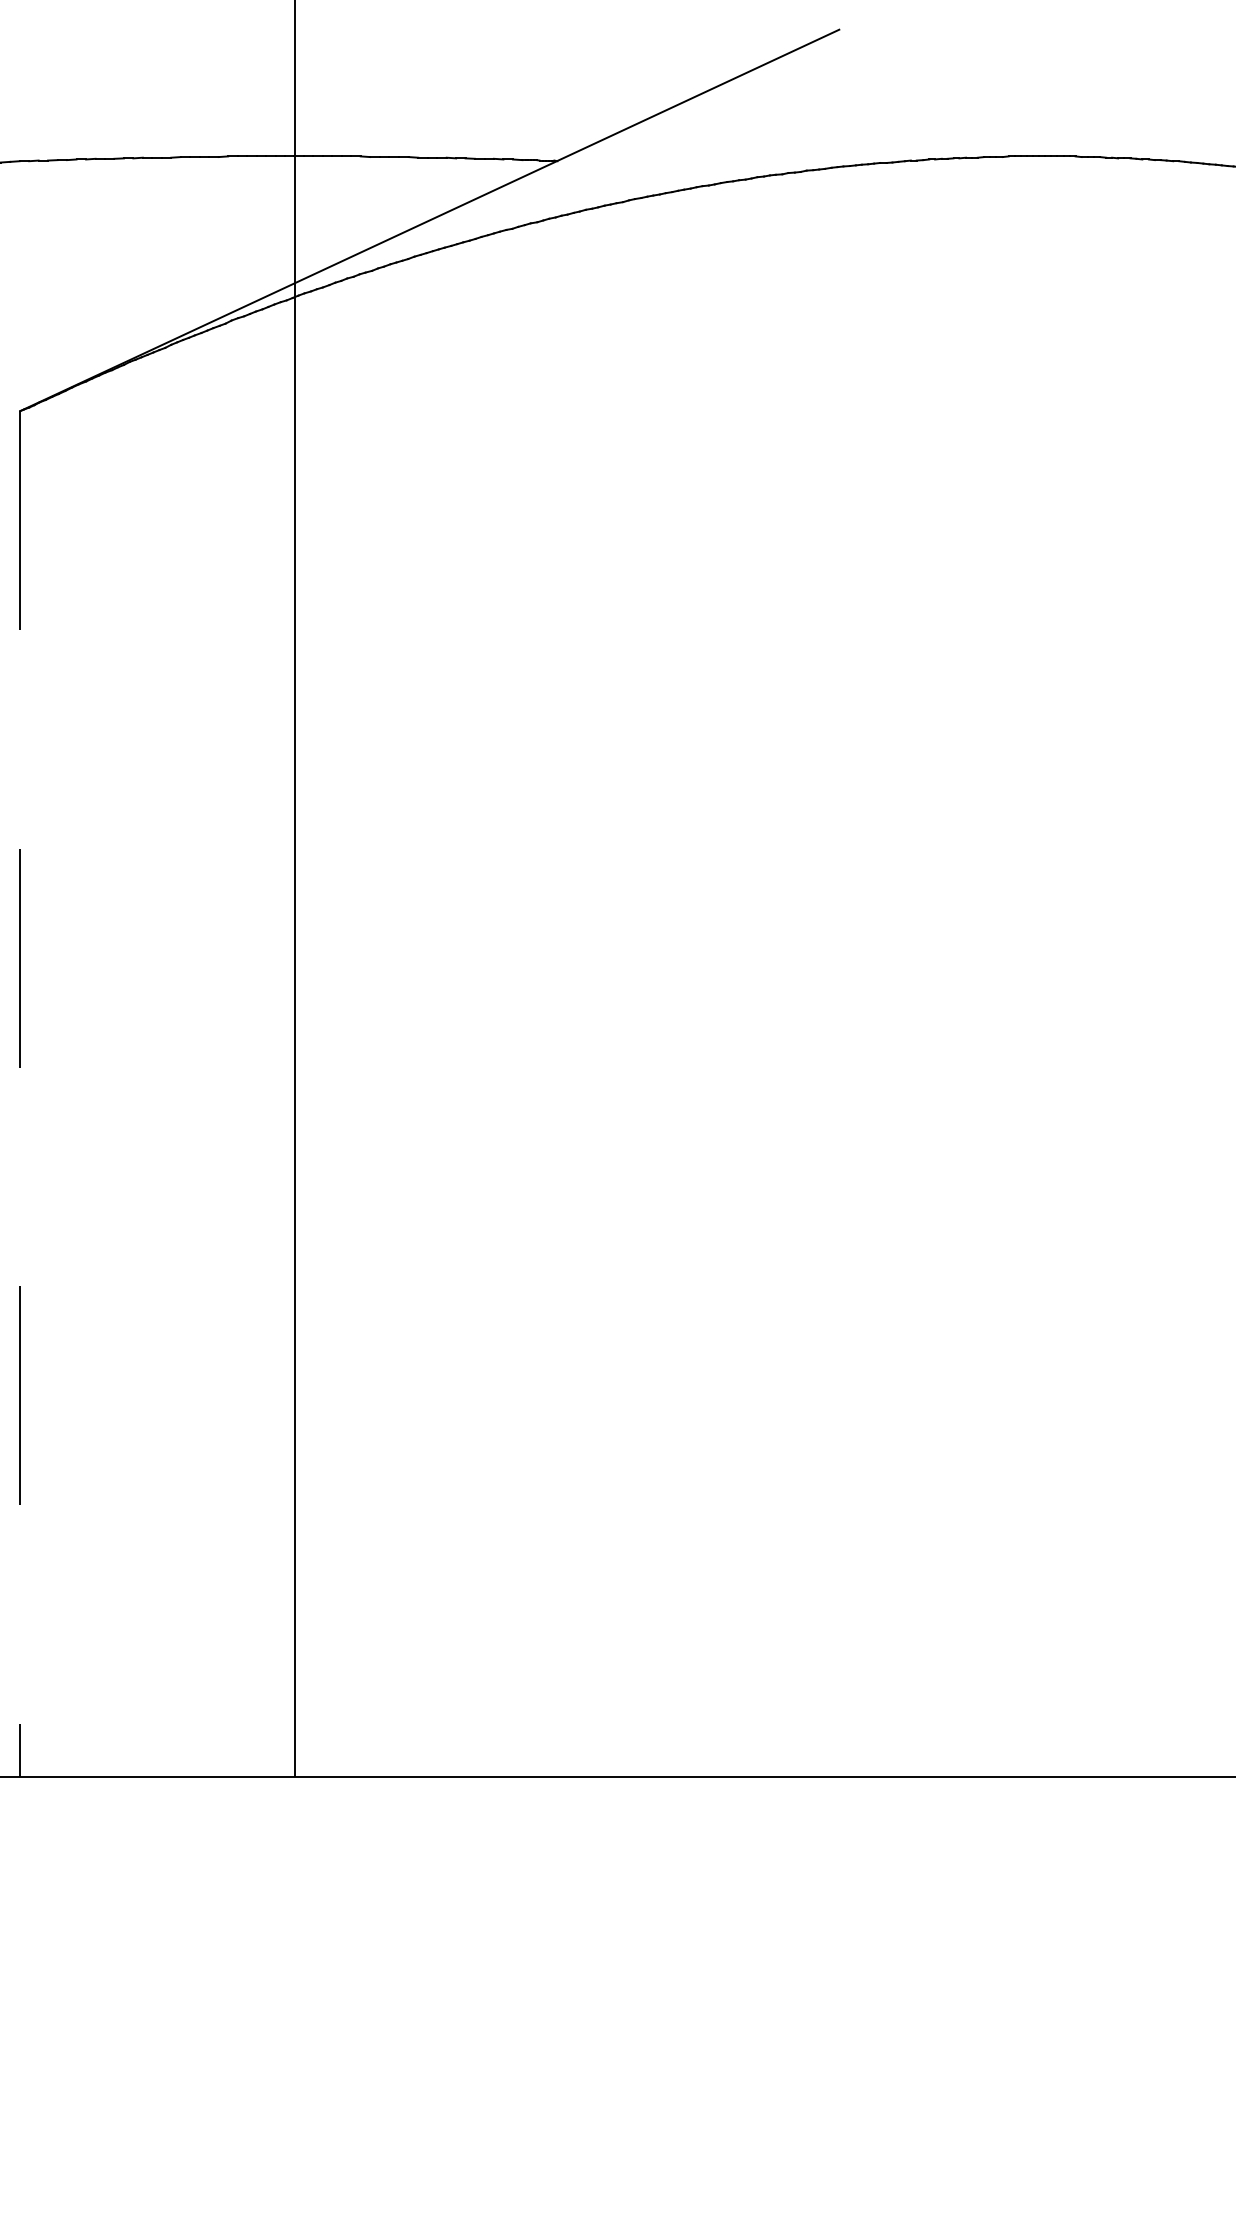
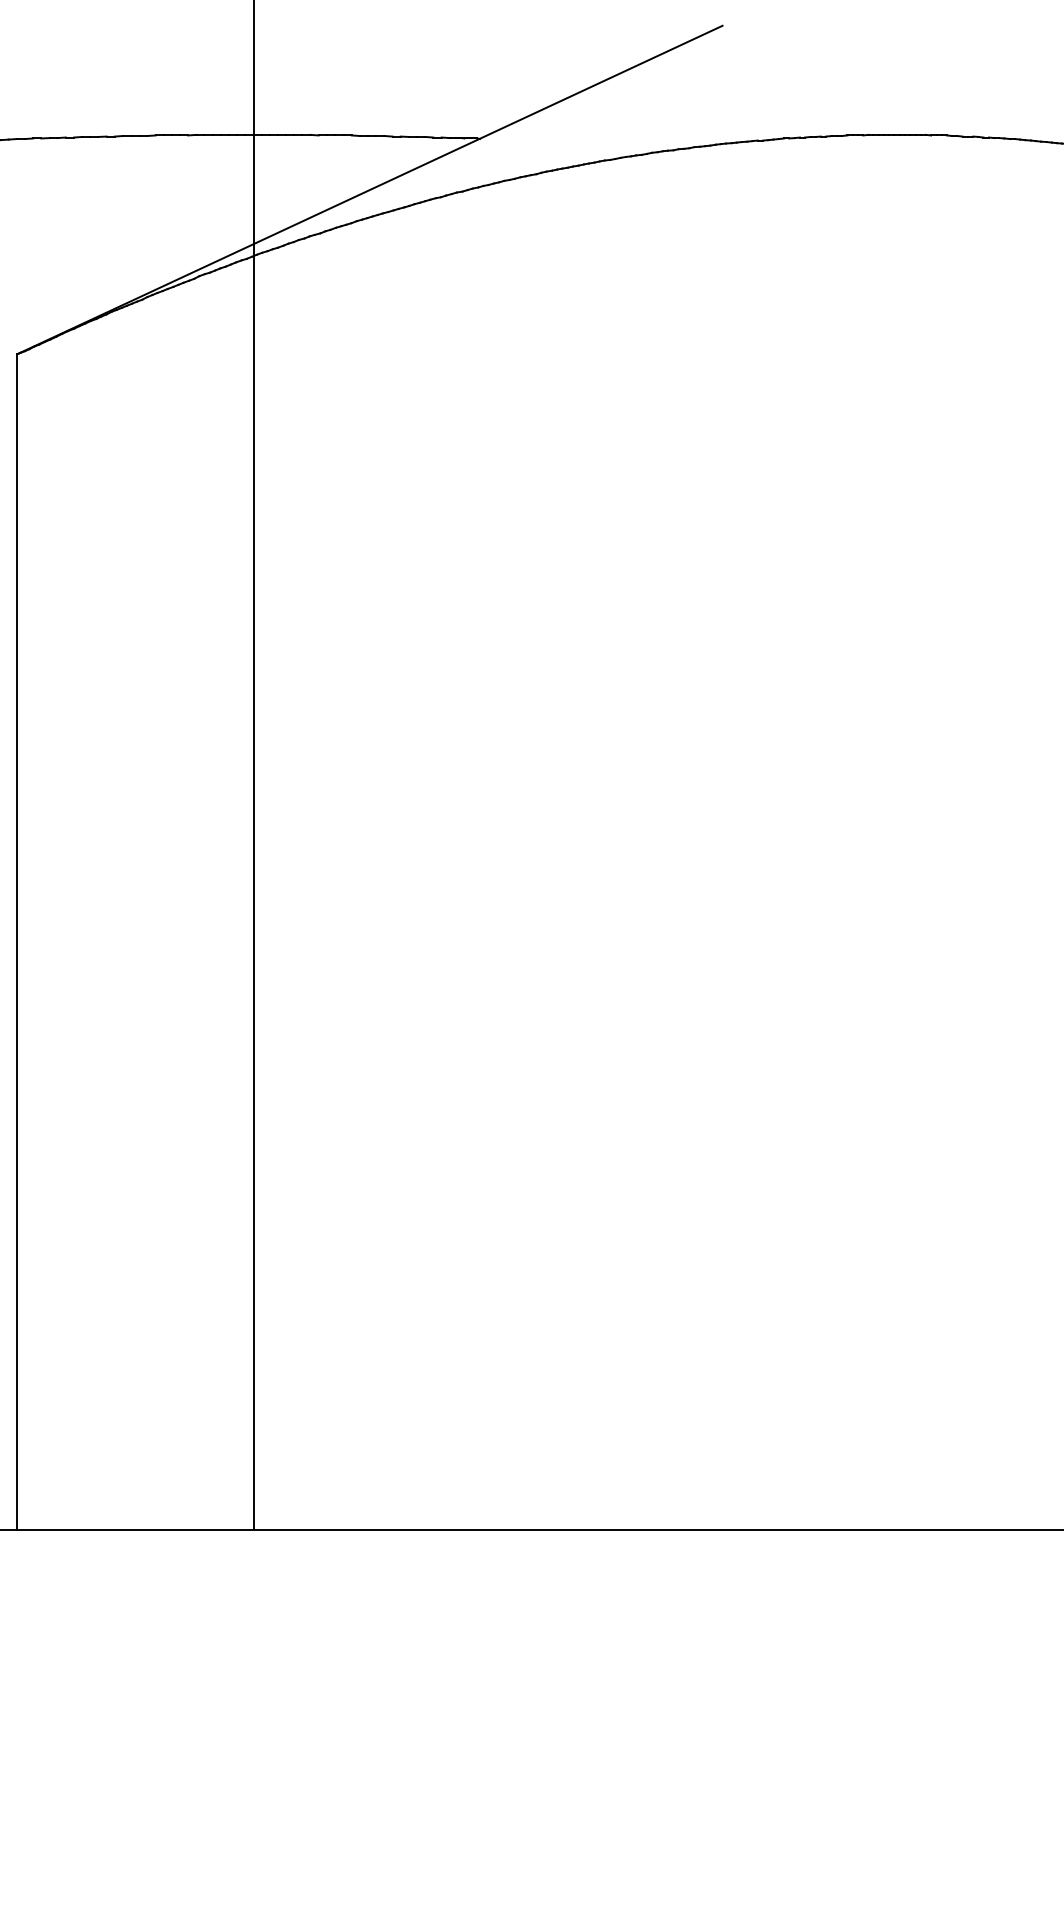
line: (20, 1093) -> (17, 941), dashed -> solid

